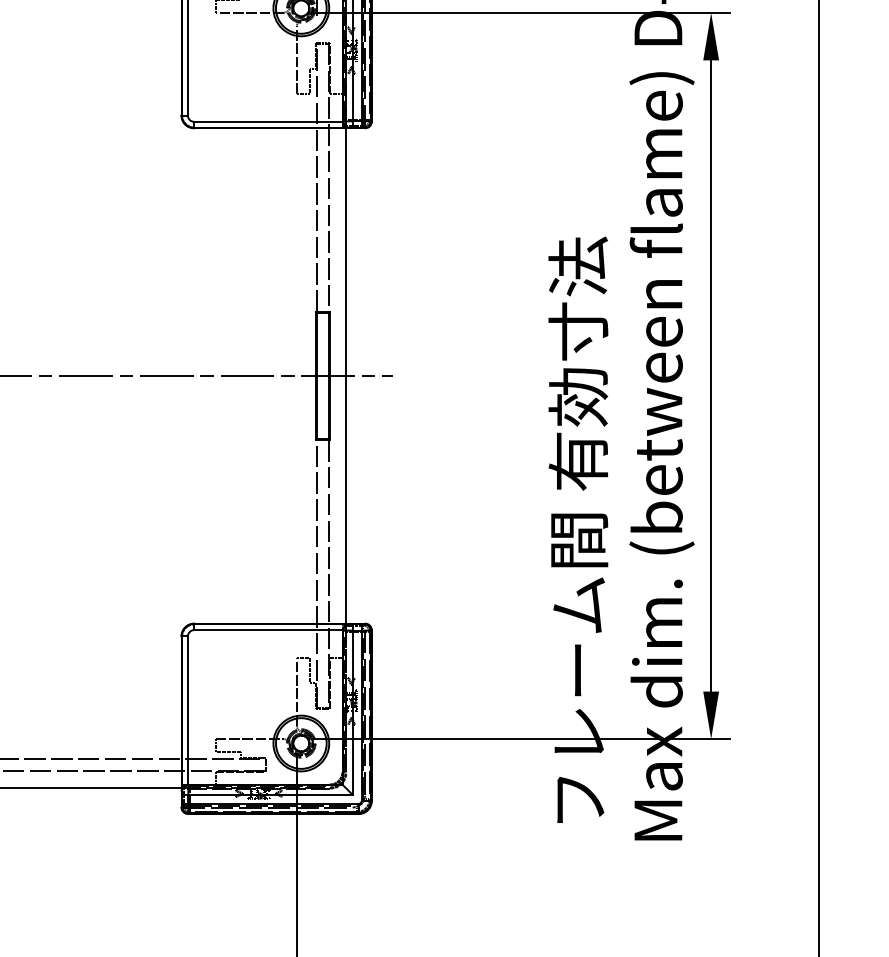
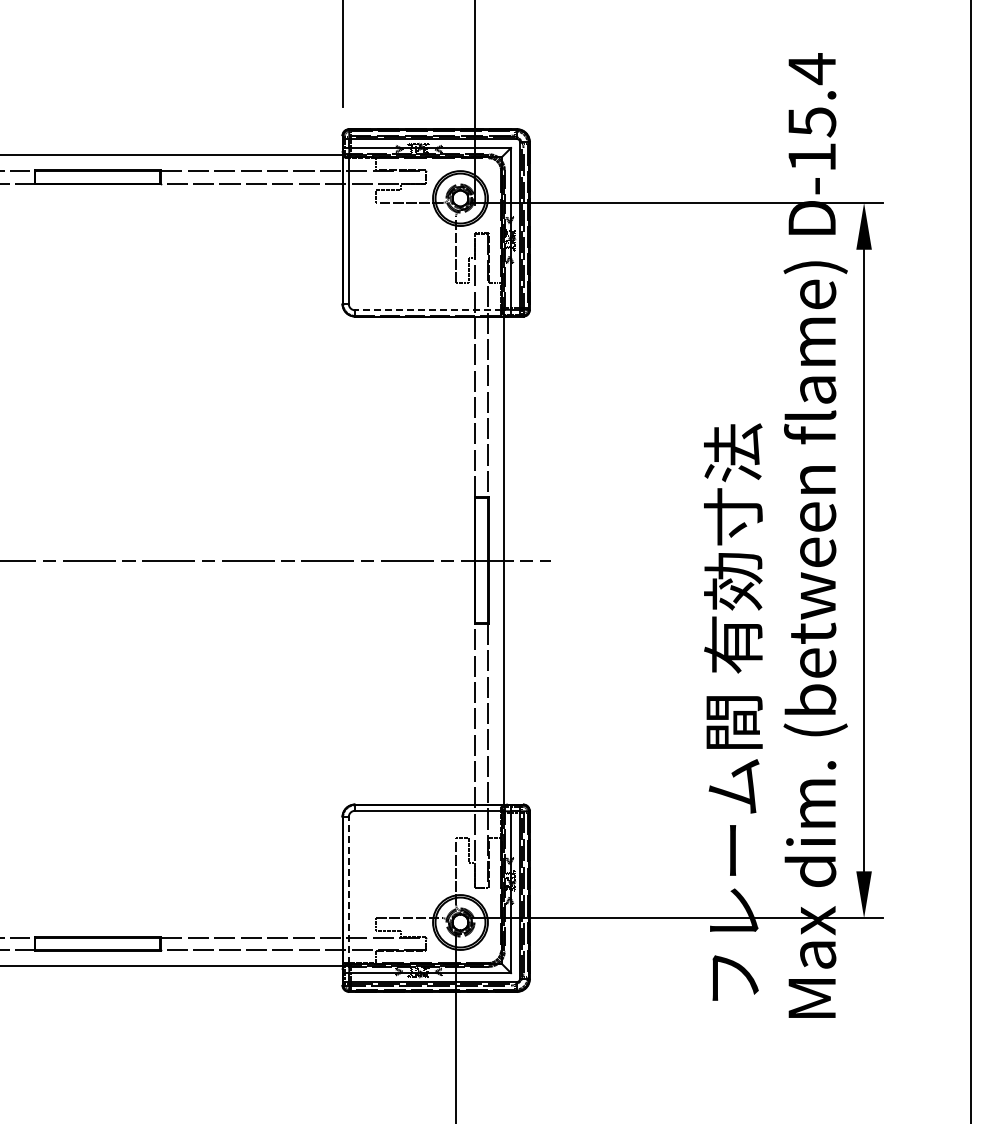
line: (267, 122) -> (427, 310), solid -> dashed
line: (187, 709) -> (348, 889), solid -> dashed

